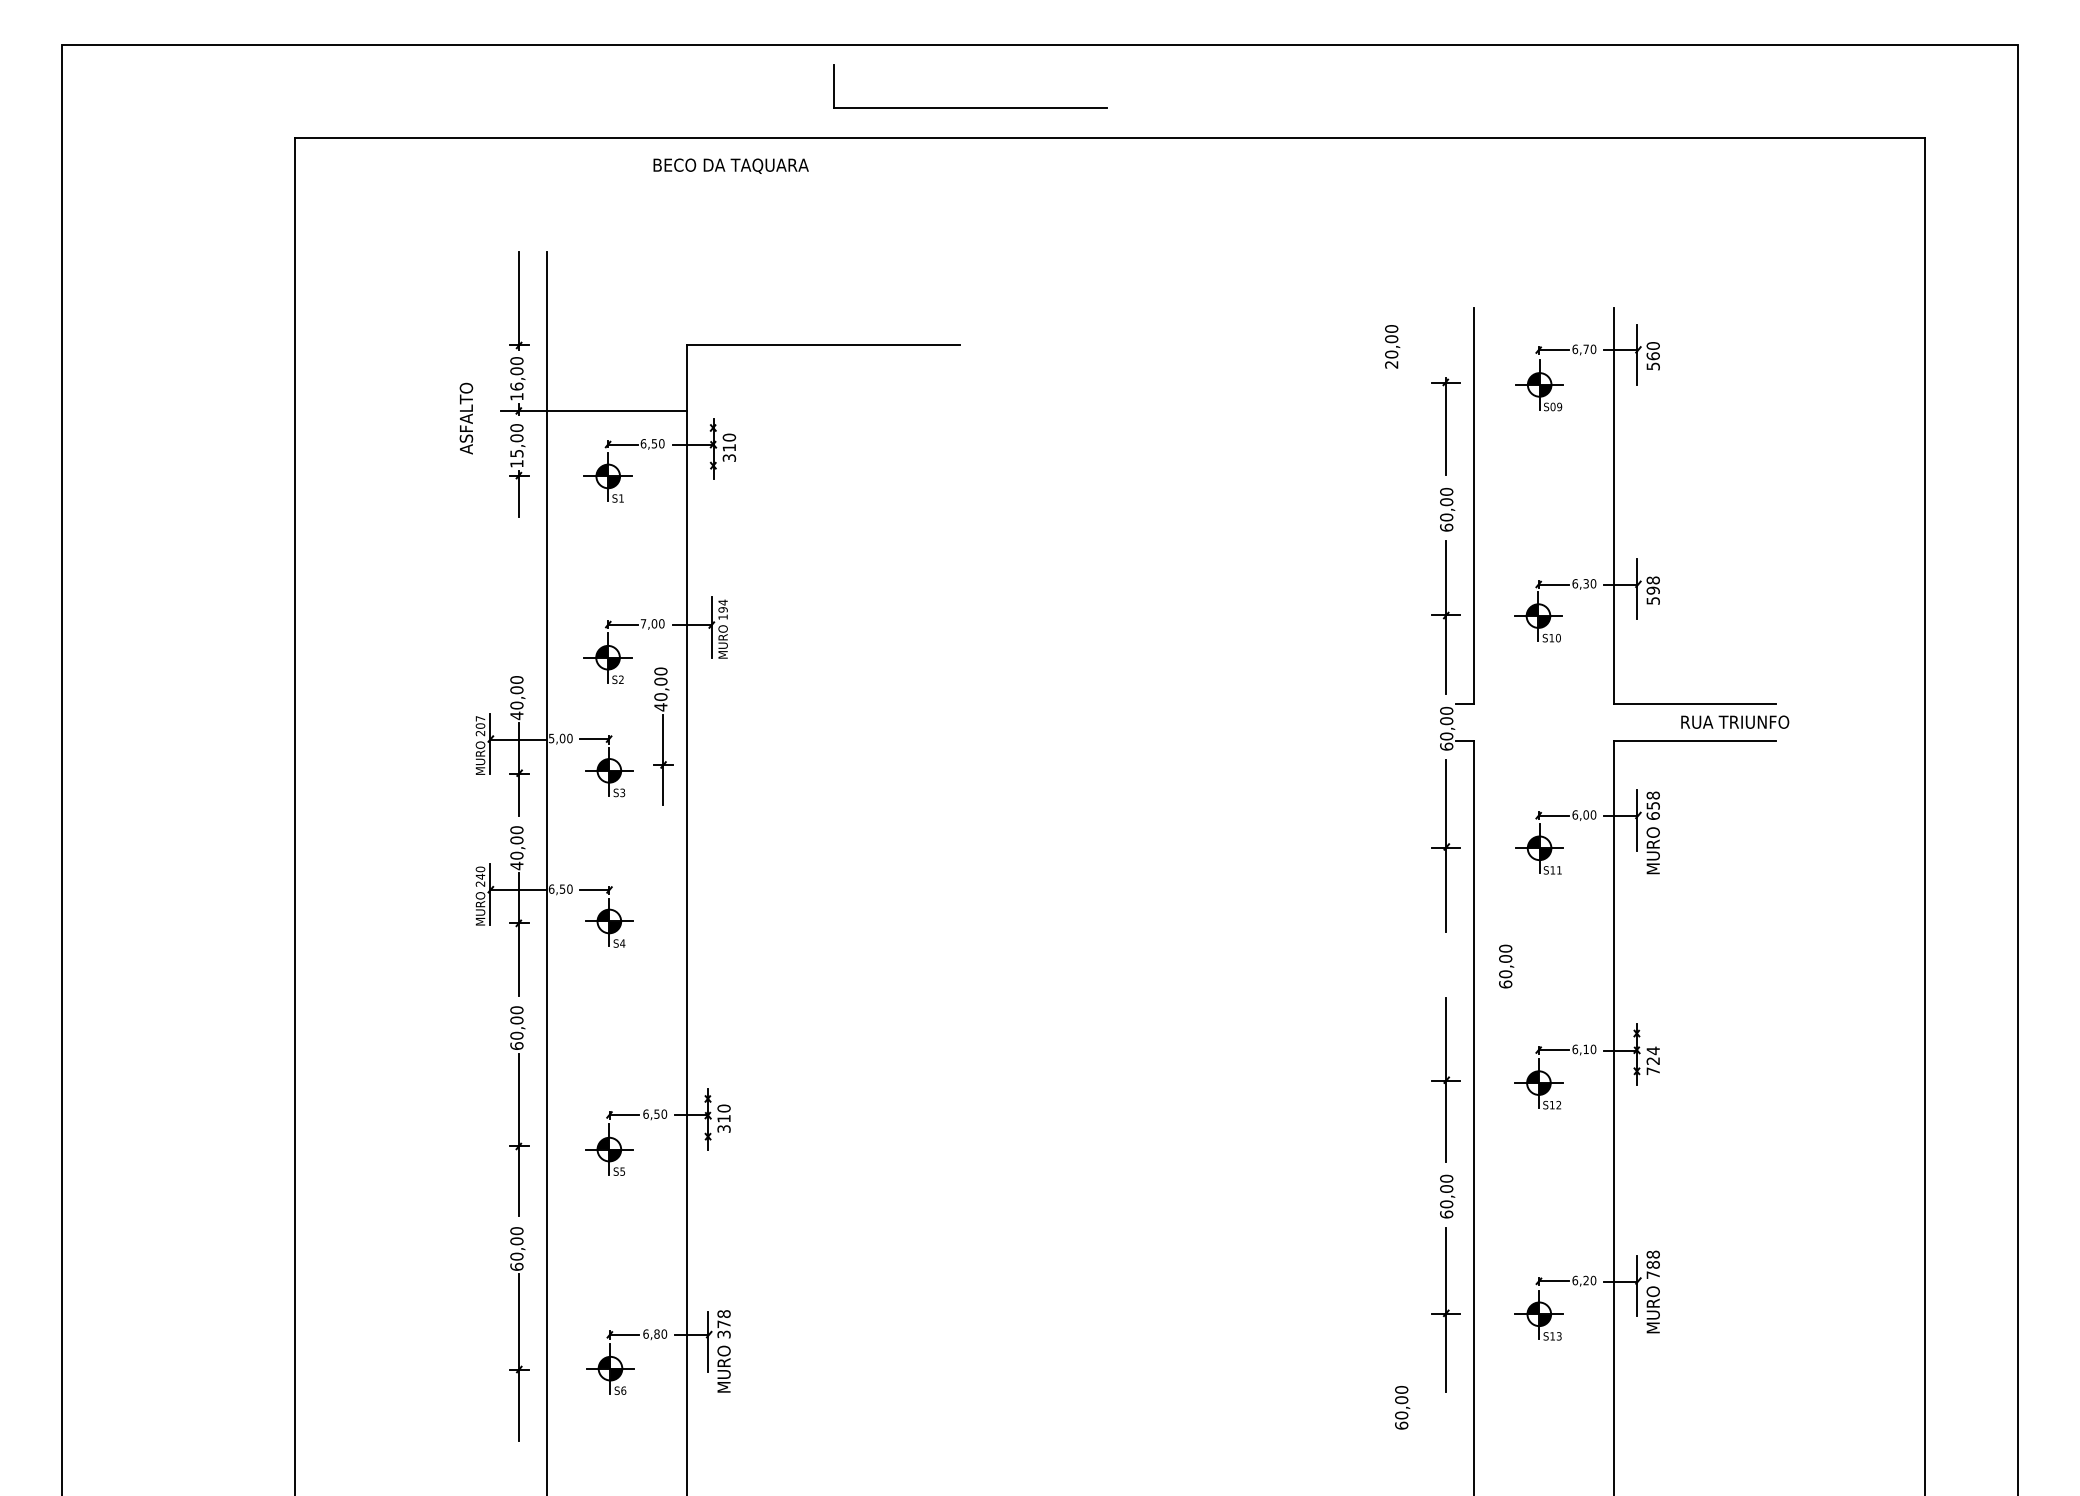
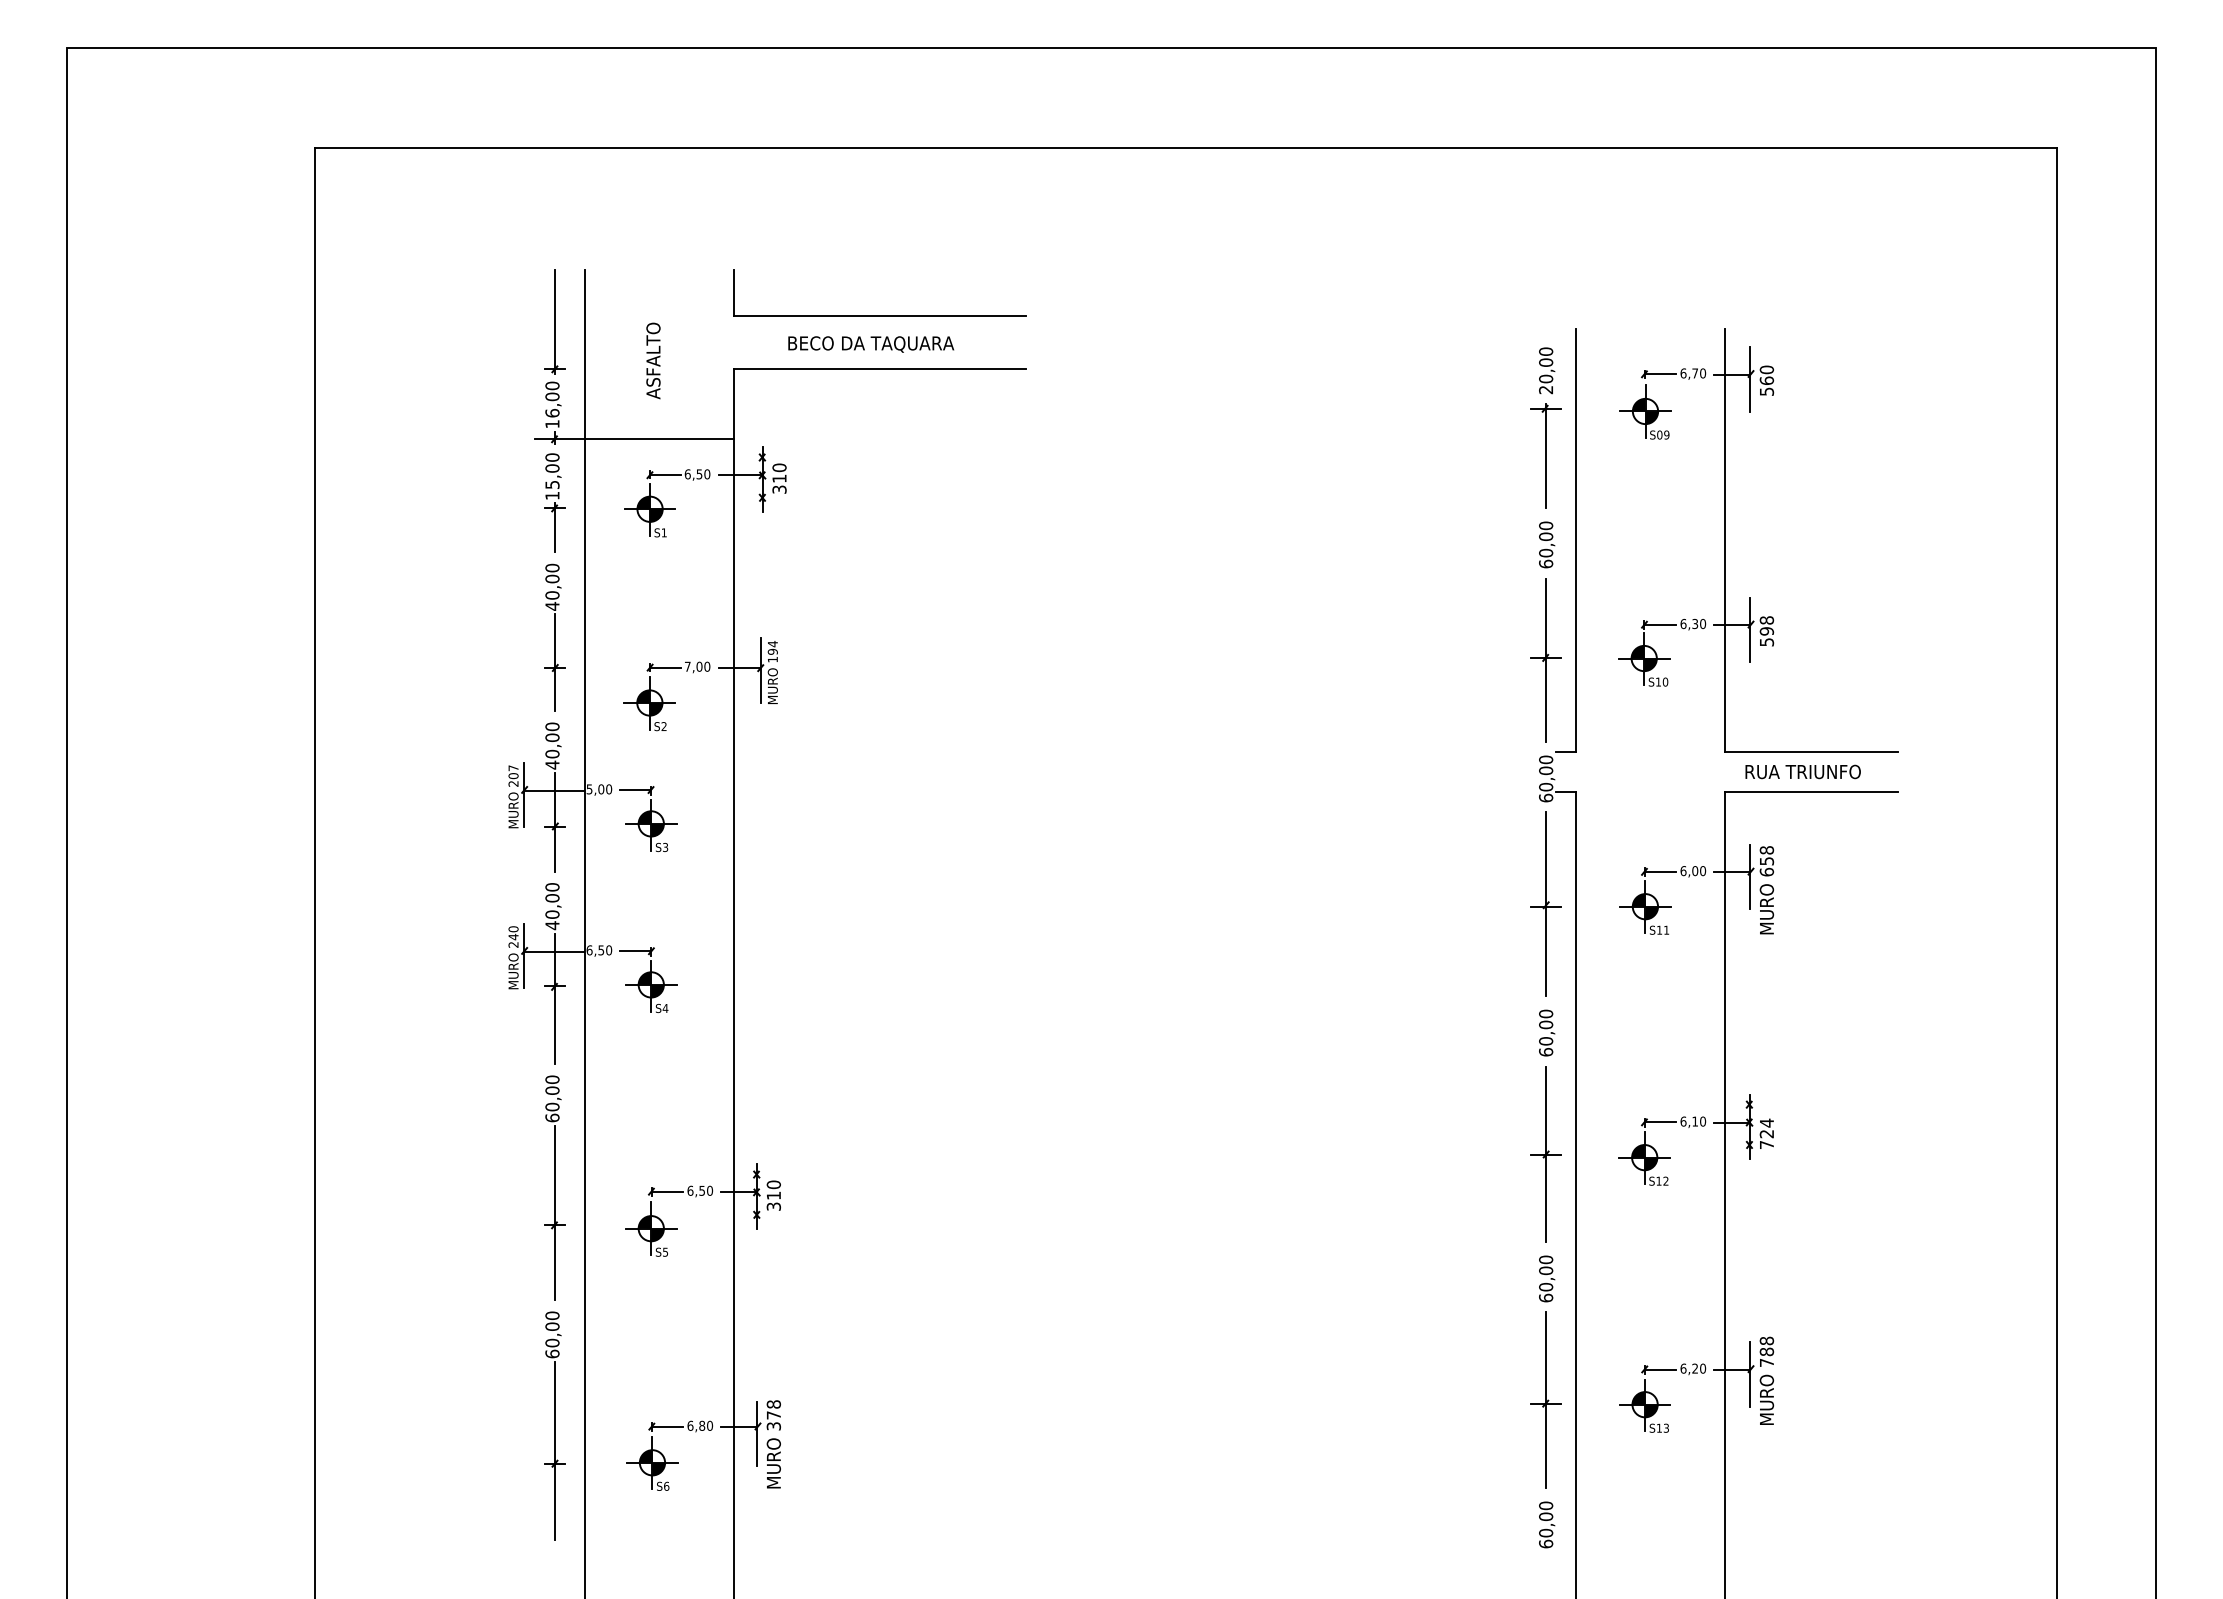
part: (970, 107) -> (880, 314), moved
text: (730, 165) -> (870, 343), moved
text: (1392, 346) -> (1546, 370), moved
text: (466, 418) -> (653, 360), moved
text: (1735, 721) -> (1803, 771), moved
part: (663, 736) -> (555, 637), moved
text: (1506, 966) -> (1546, 1033), moved
text: (1402, 1407) -> (1546, 1524), moved

